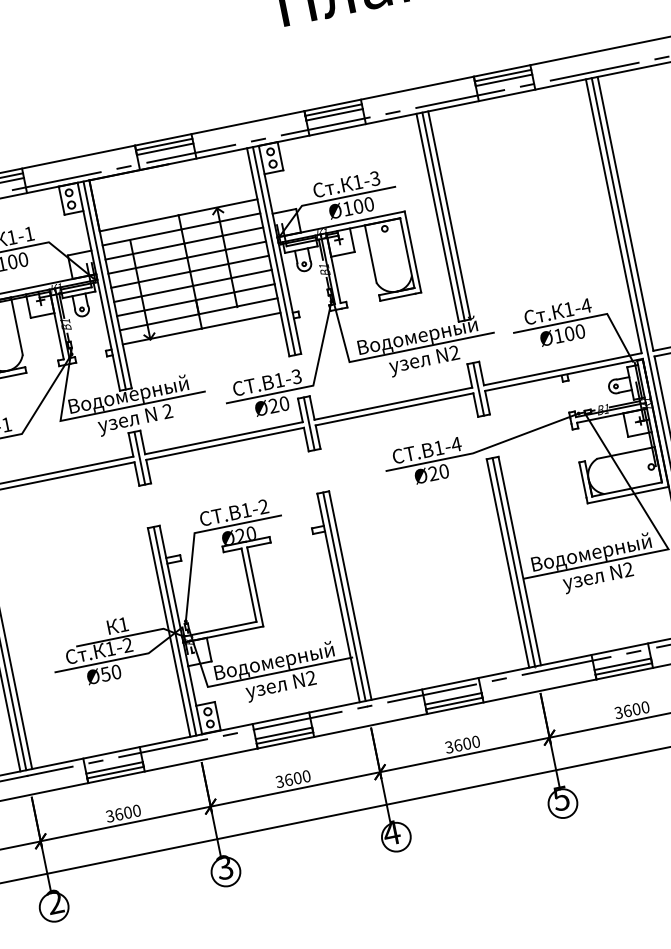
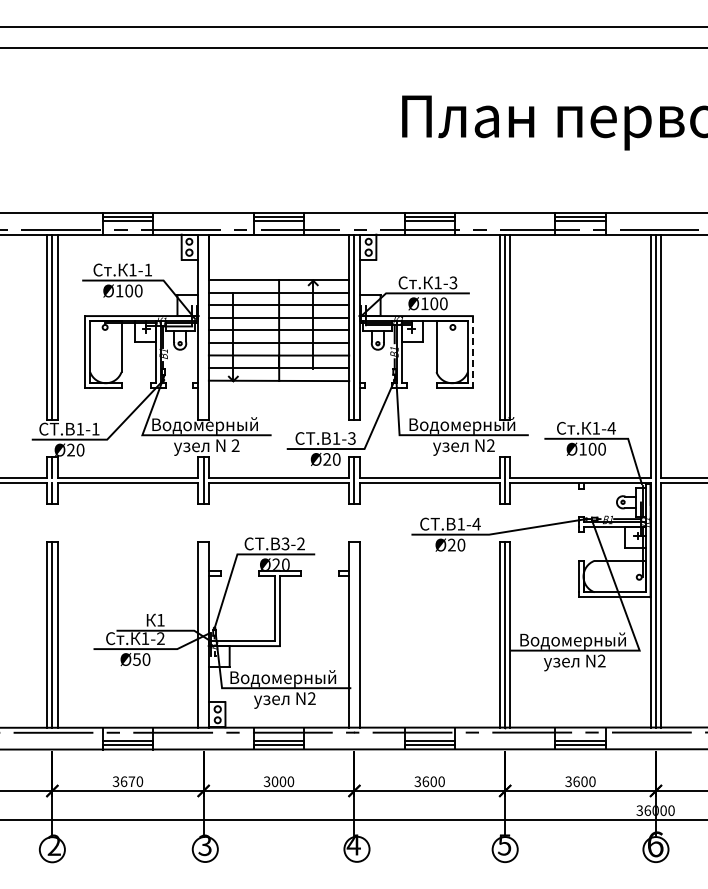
line: (412, 252) -> (472, 352), solid -> dashed
line: (104, 284) -> (203, 326), removed
text: (246, 509) -> (285, 543), 1-2 -> 3-2
line: (344, 596) -> (354, 634), removed
line: (174, 630) -> (203, 634), removed
text: (288, 779) -> (274, 781), 3600 -> 3000
text: (127, 812) -> (131, 781), 3600 -> 3670

